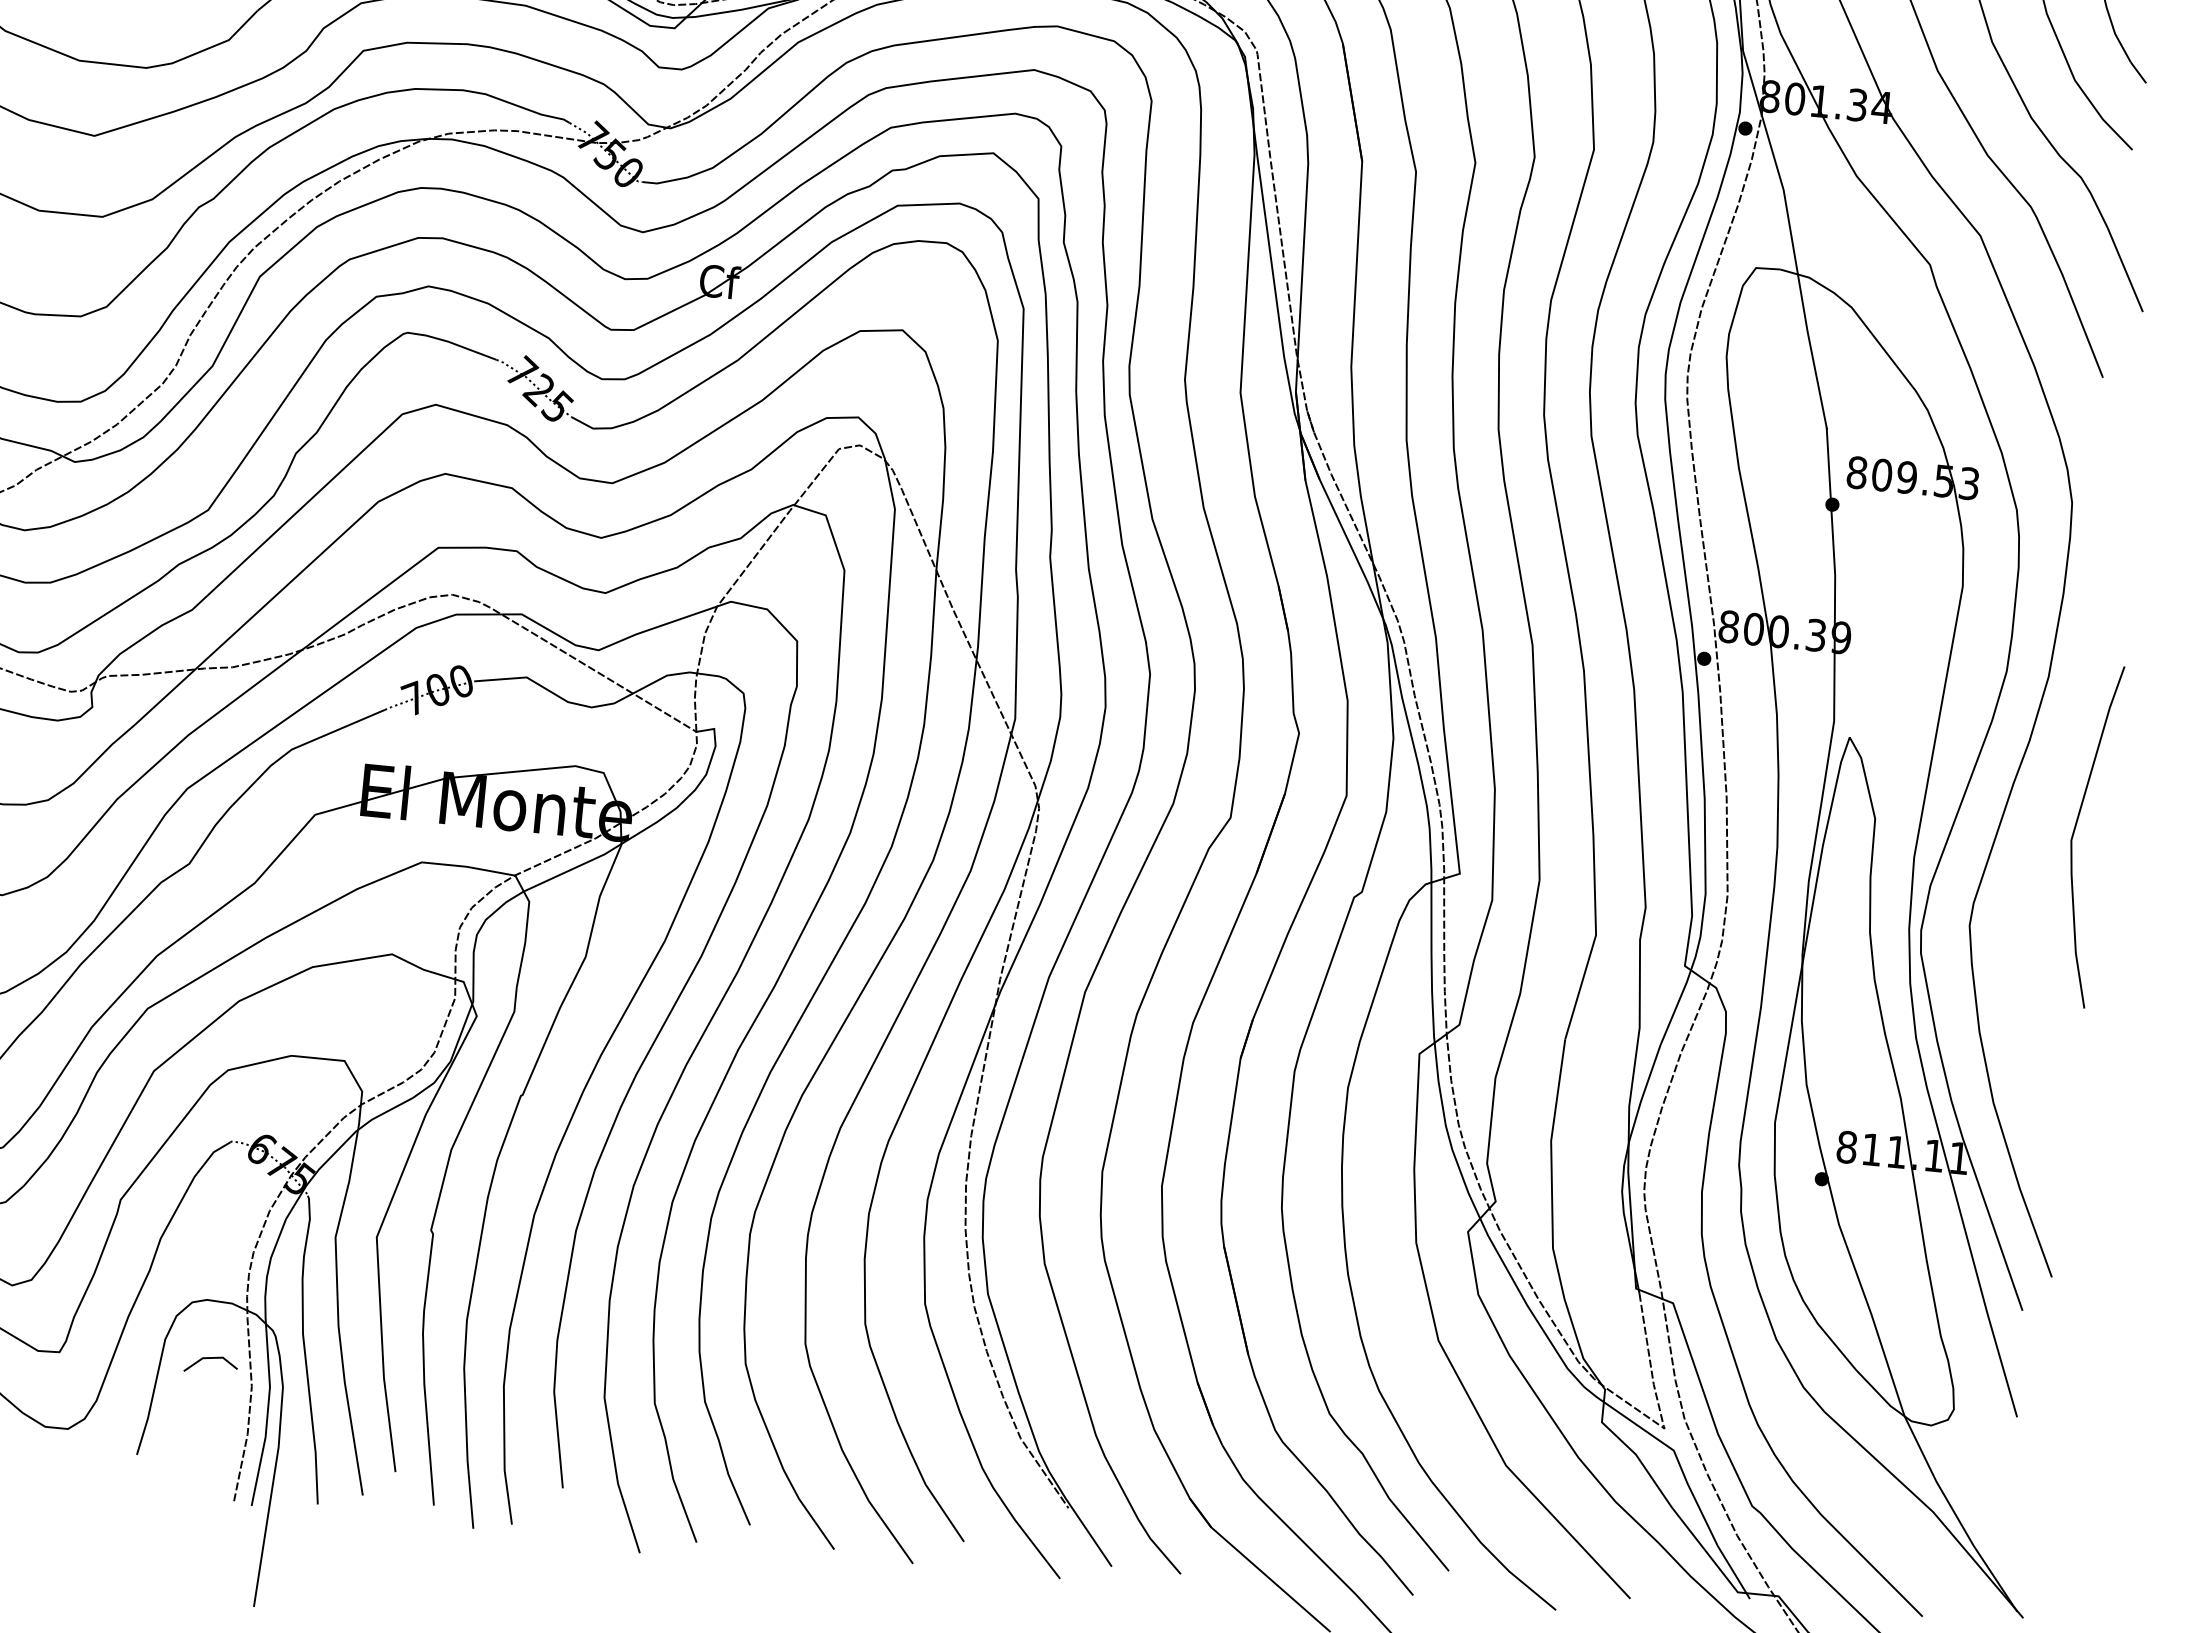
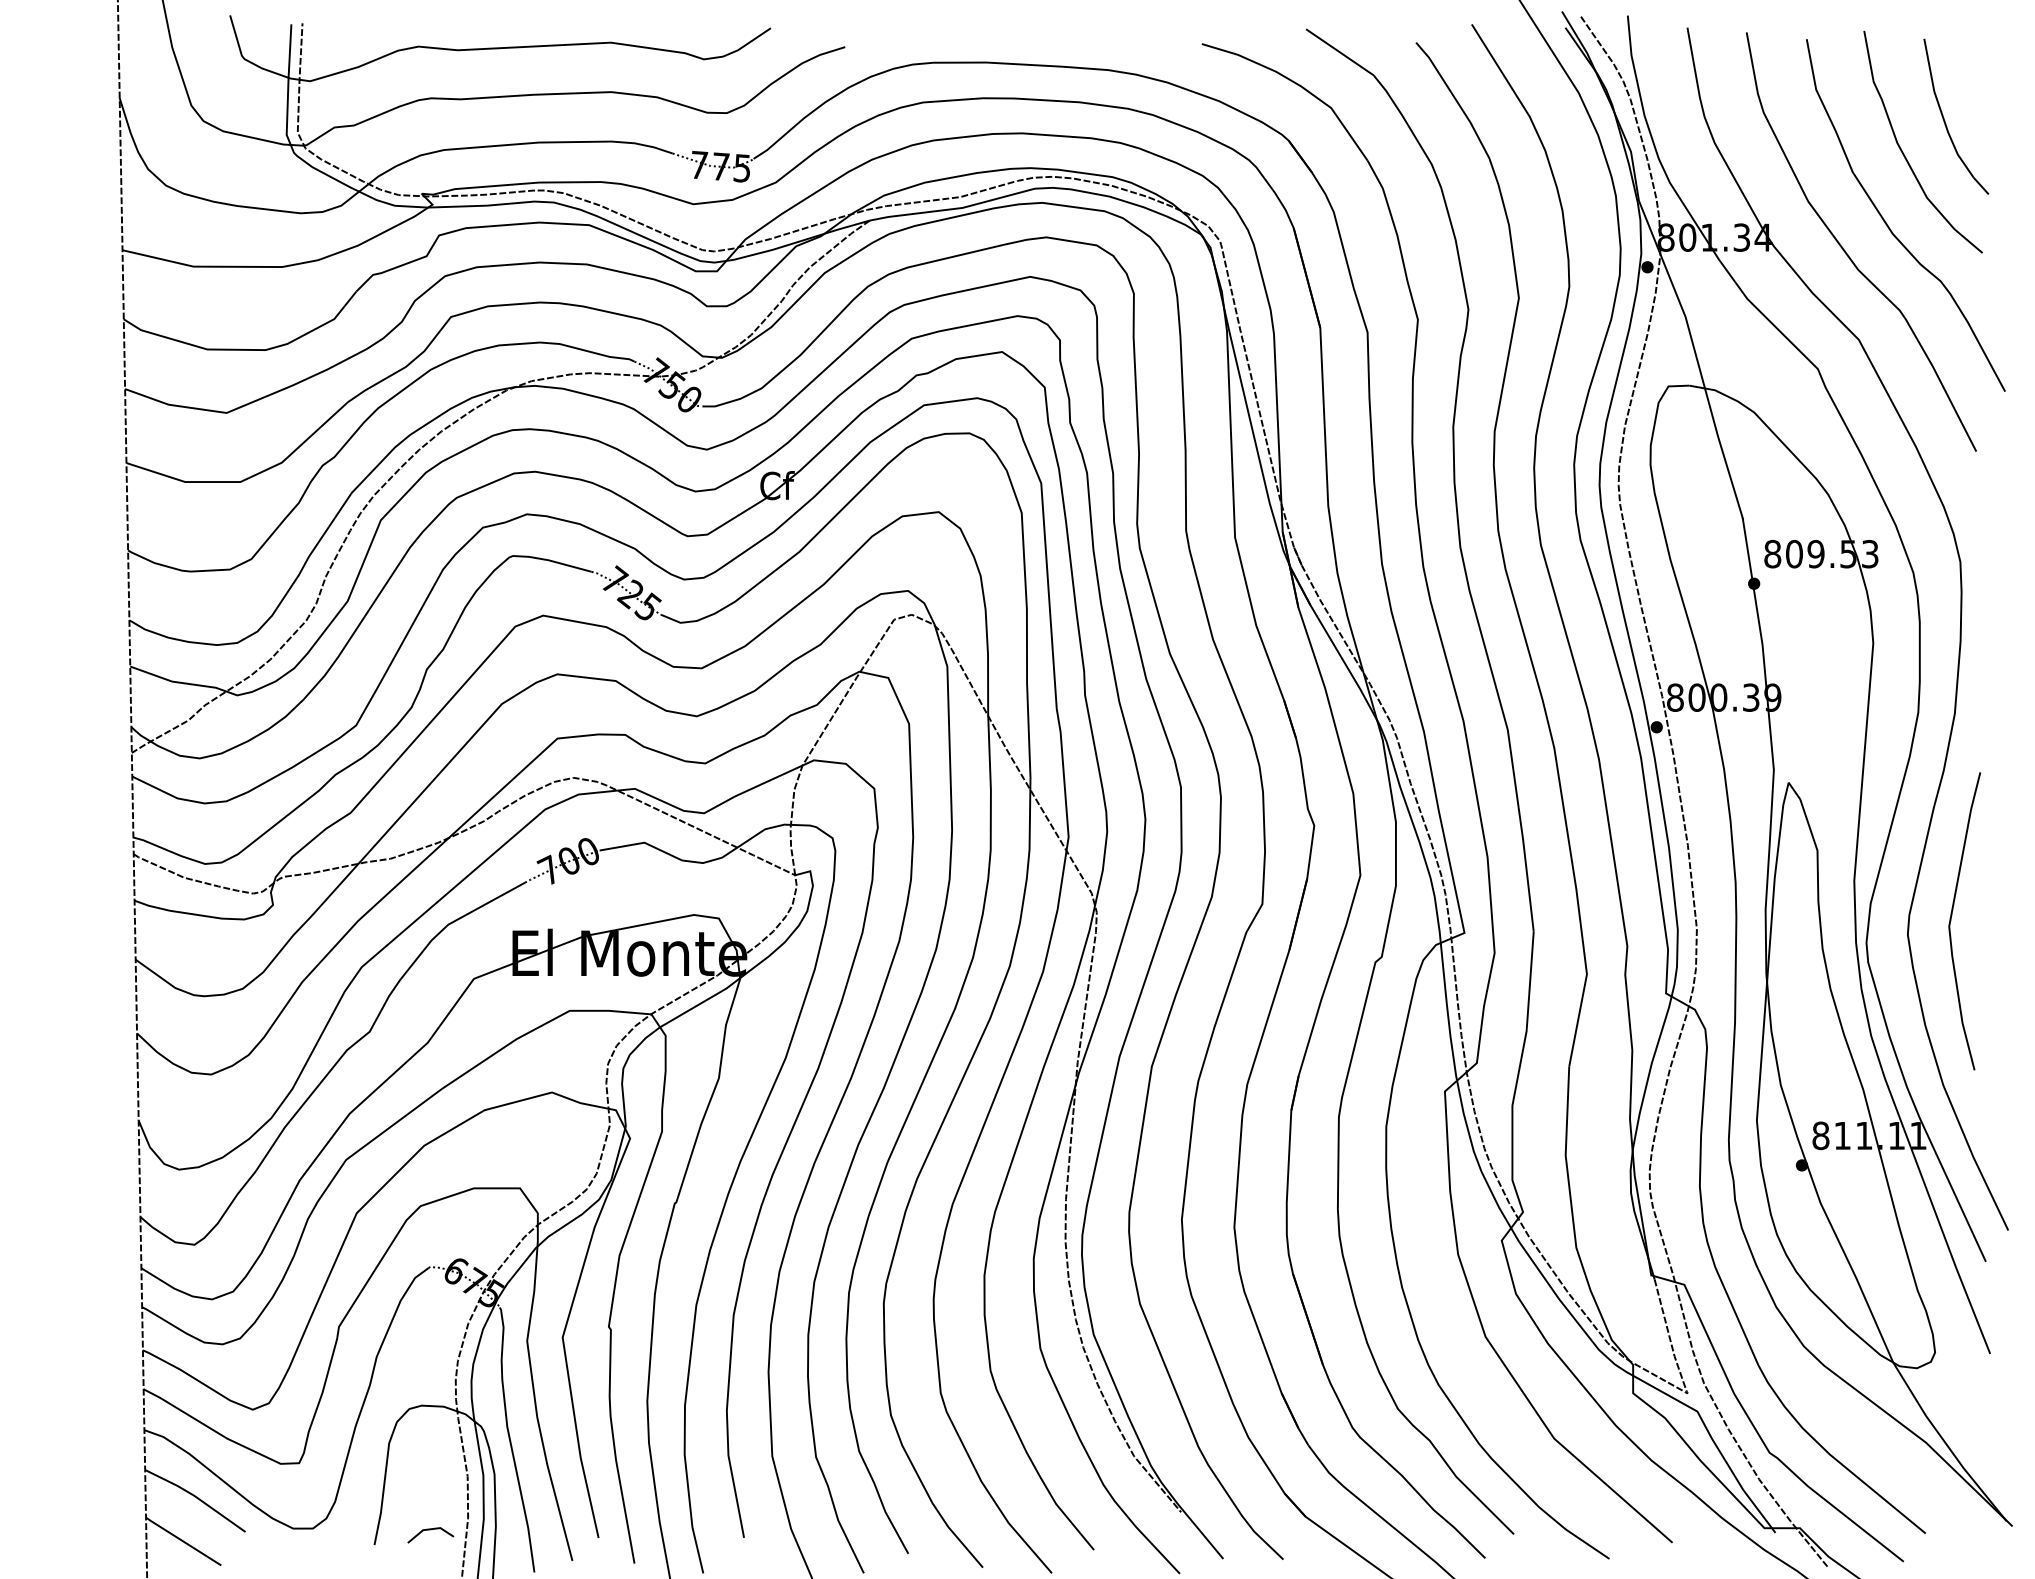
curve: (2074, 834) -> (1951, 921), moved
line: (211, 1359) -> (430, 1530), moved

